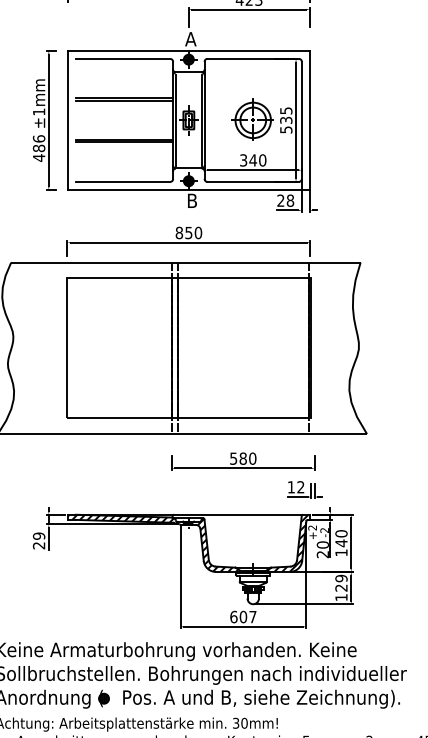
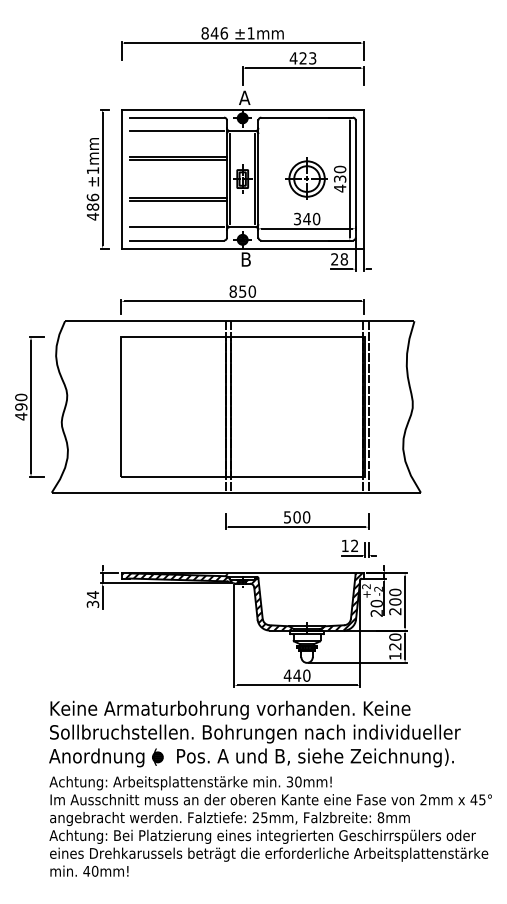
line: (122, 72) -> (176, 131), added
text: (285, 119) -> (339, 178), 535 -> 430
line: (122, 168) -> (176, 227), added
line: (314, 347) -> (368, 406), added
text: (242, 458) -> (296, 517), 580 -> 500
text: (38, 540) -> (92, 599), 29 -> 34
text: (341, 547) -> (395, 606), 140 -> 200
text: (341, 577) -> (395, 636), 129 -> 120
text: (242, 616) -> (296, 675), 607 -> 440

